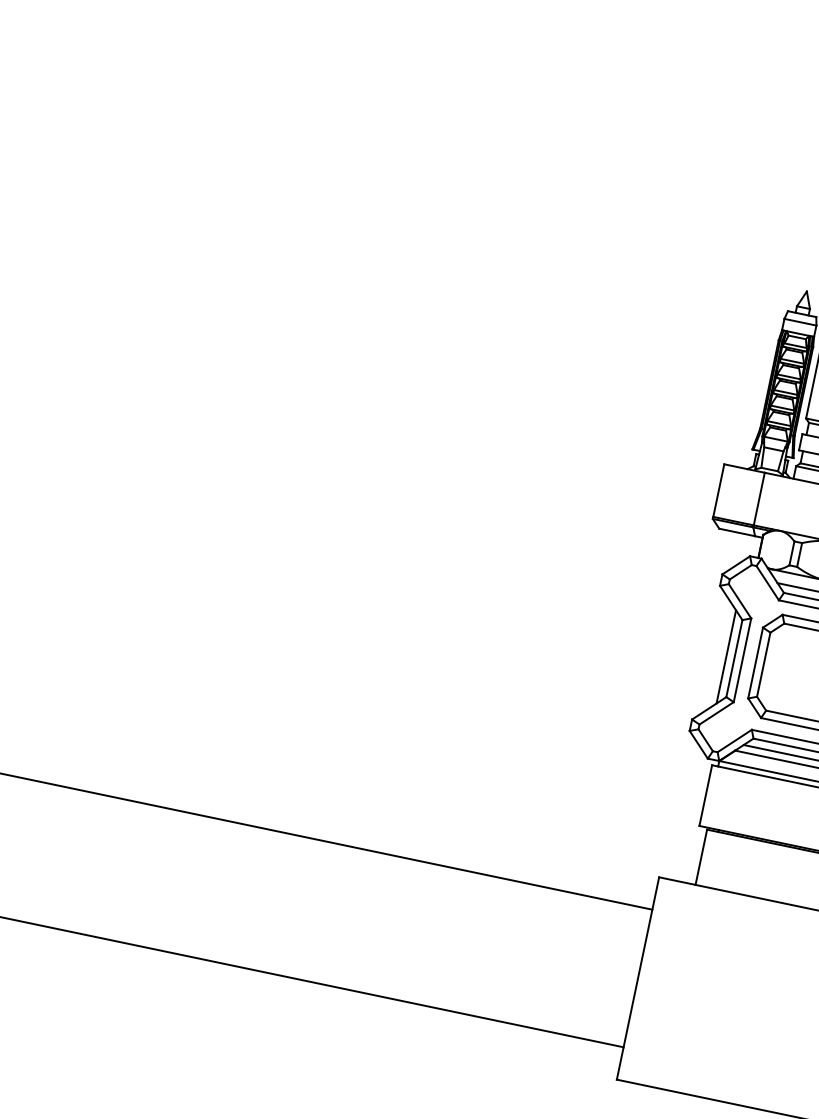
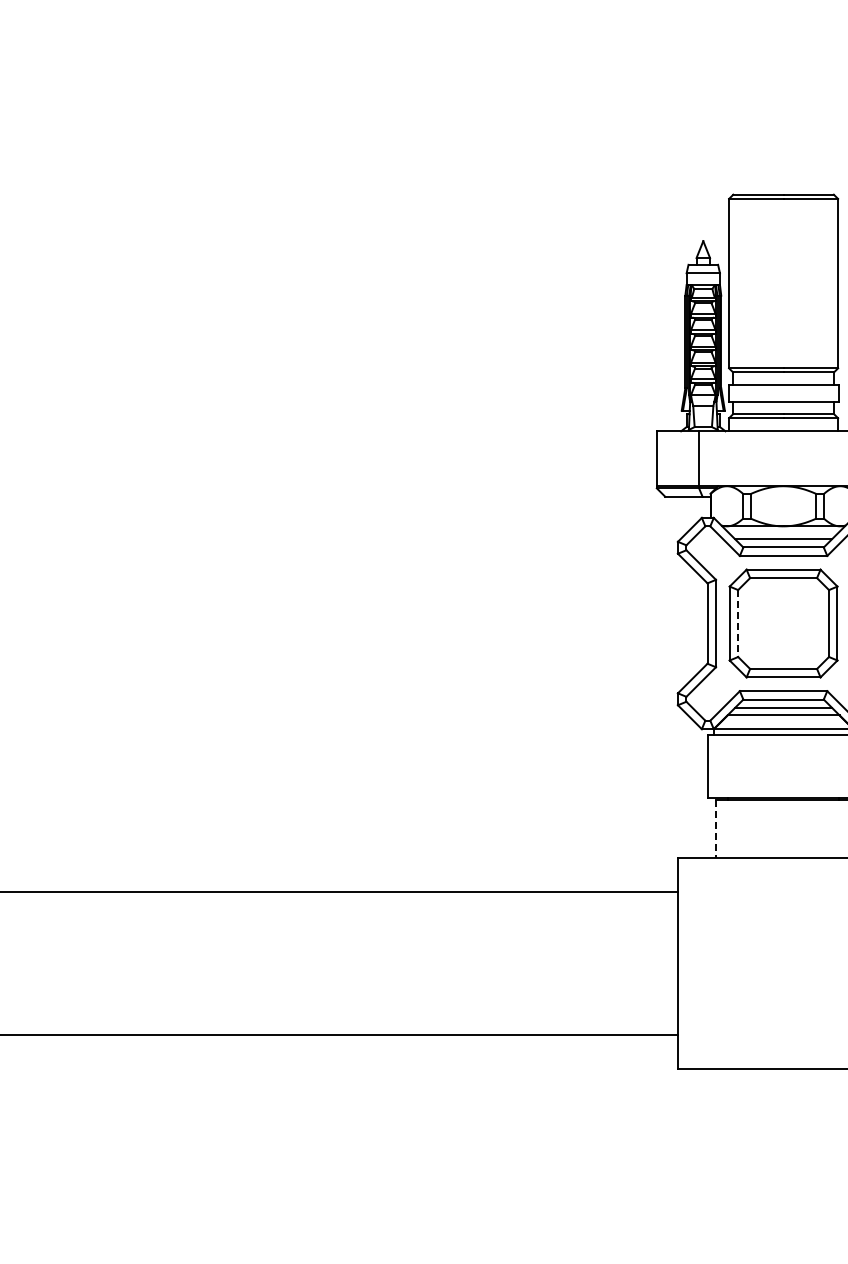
line: (726, 656) -> (699, 623), removed
line: (763, 665) -> (738, 624), solid -> dashed
line: (700, 857) -> (715, 829), solid -> dashed

